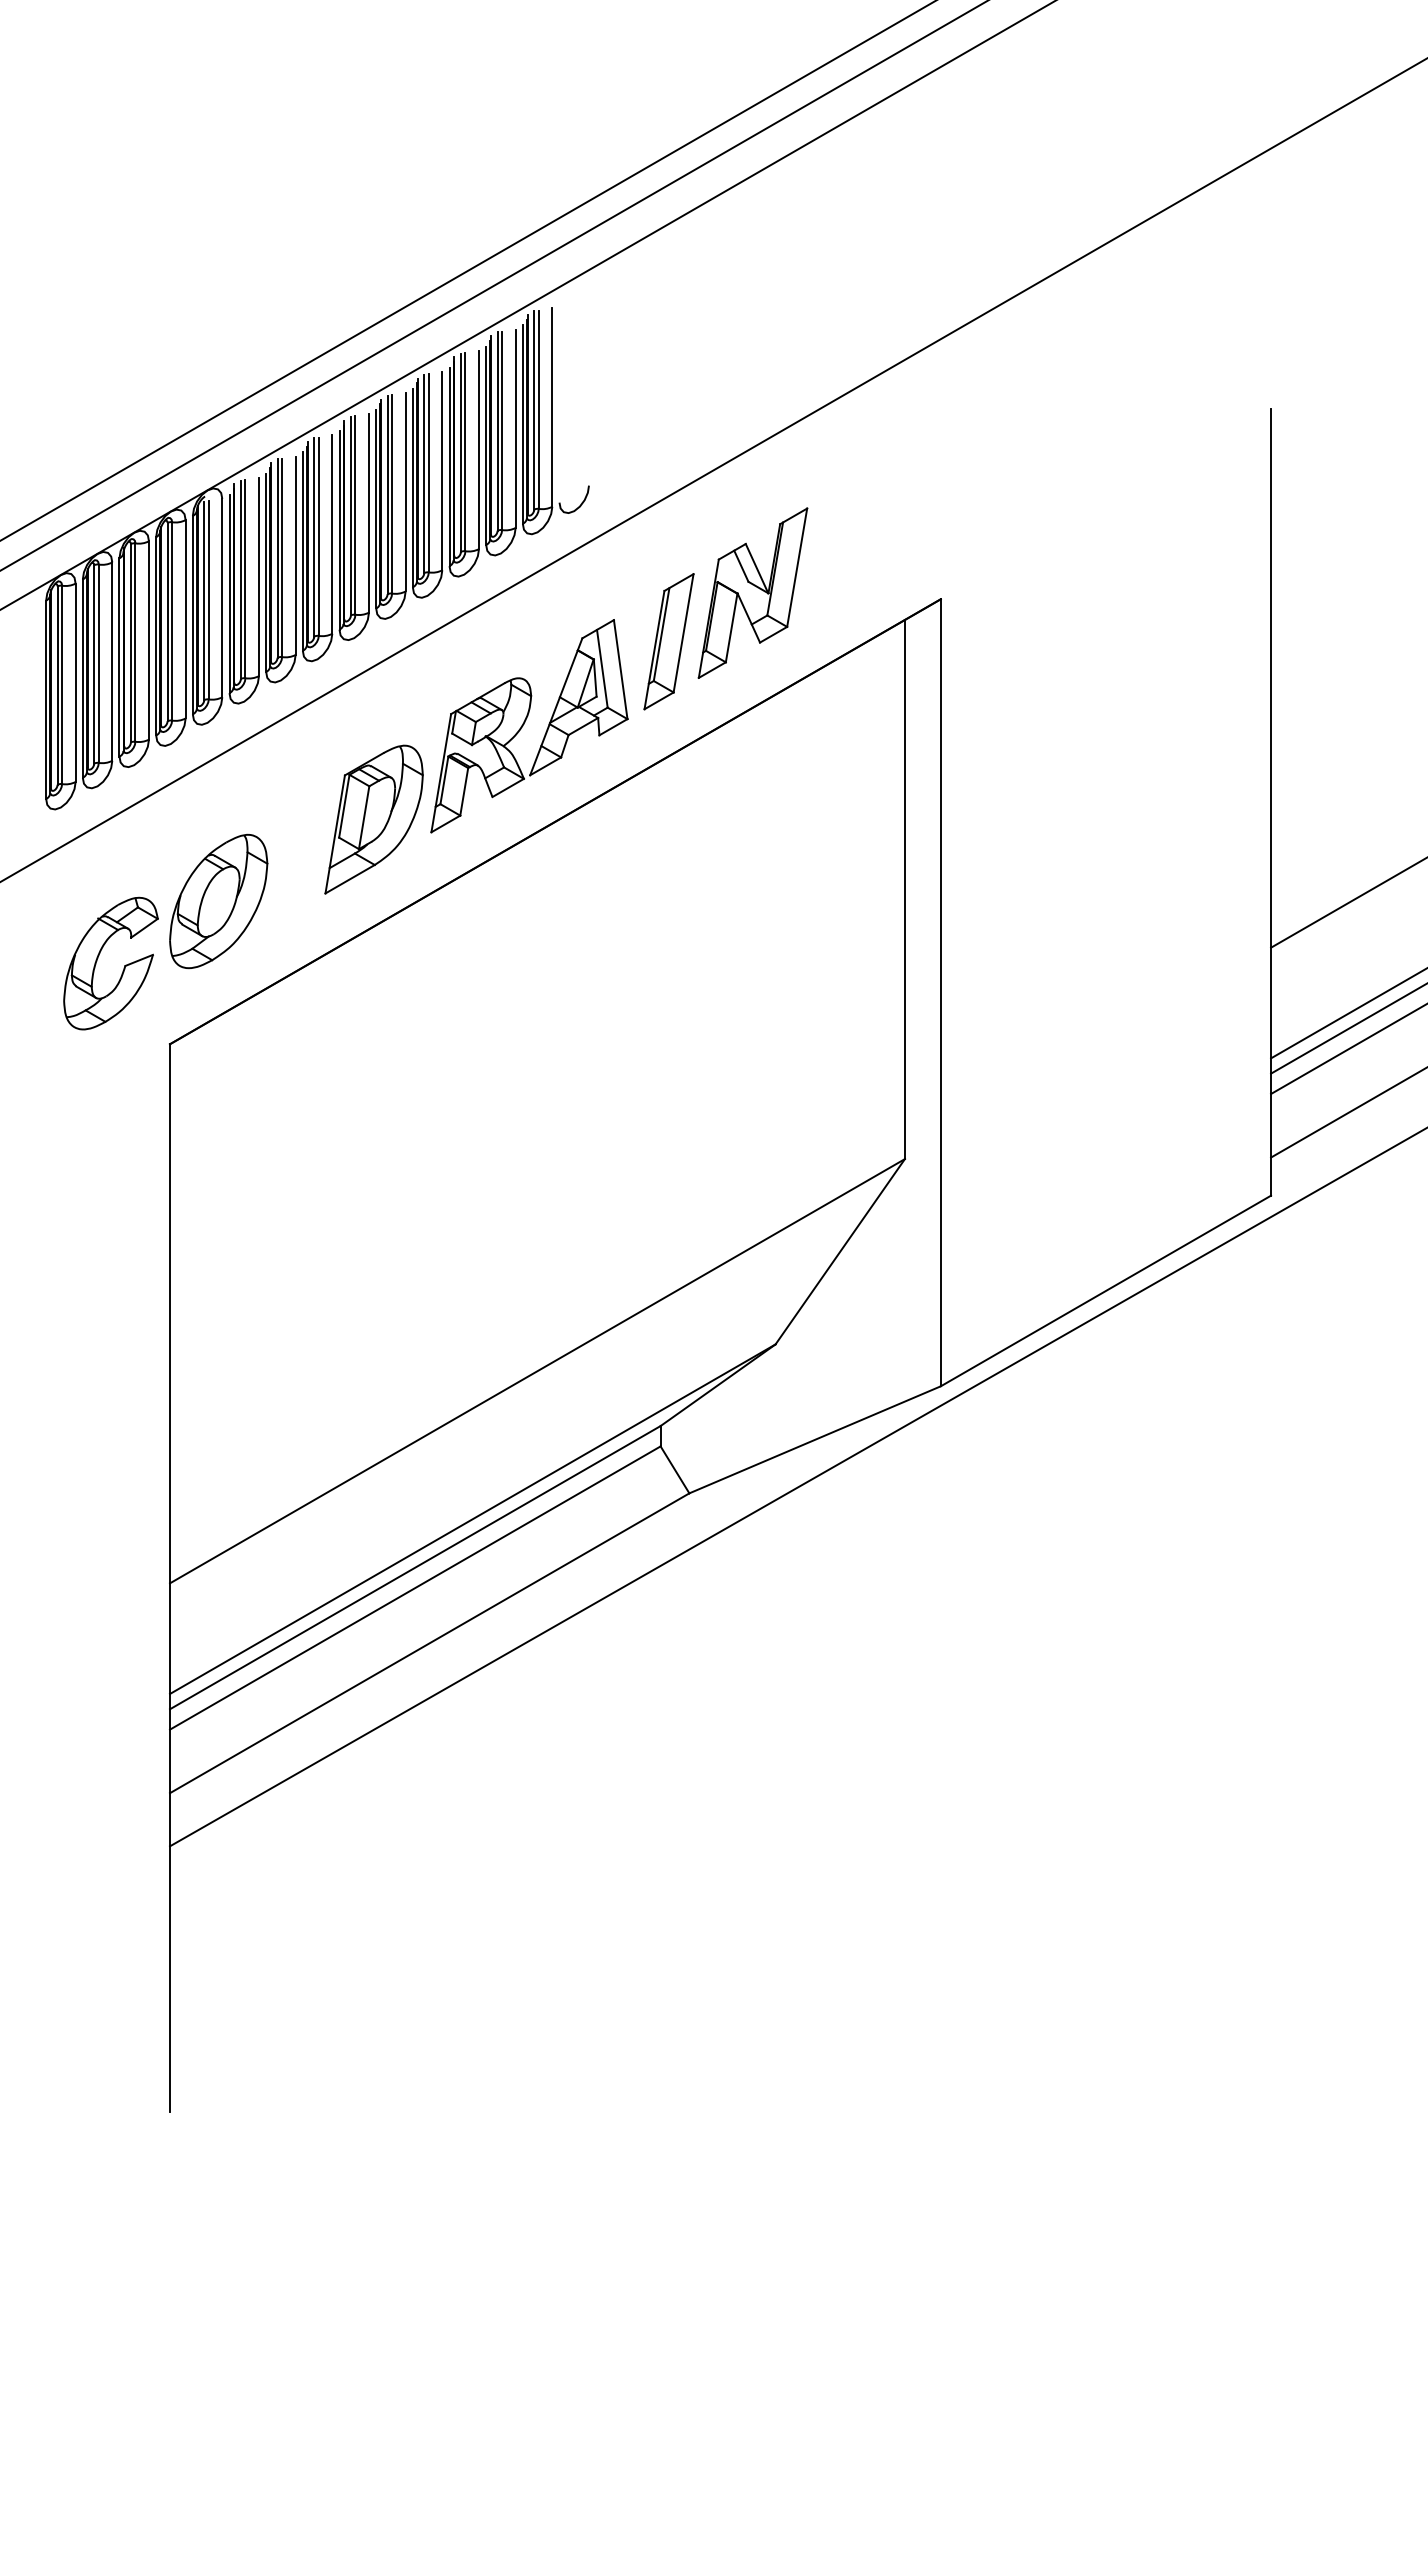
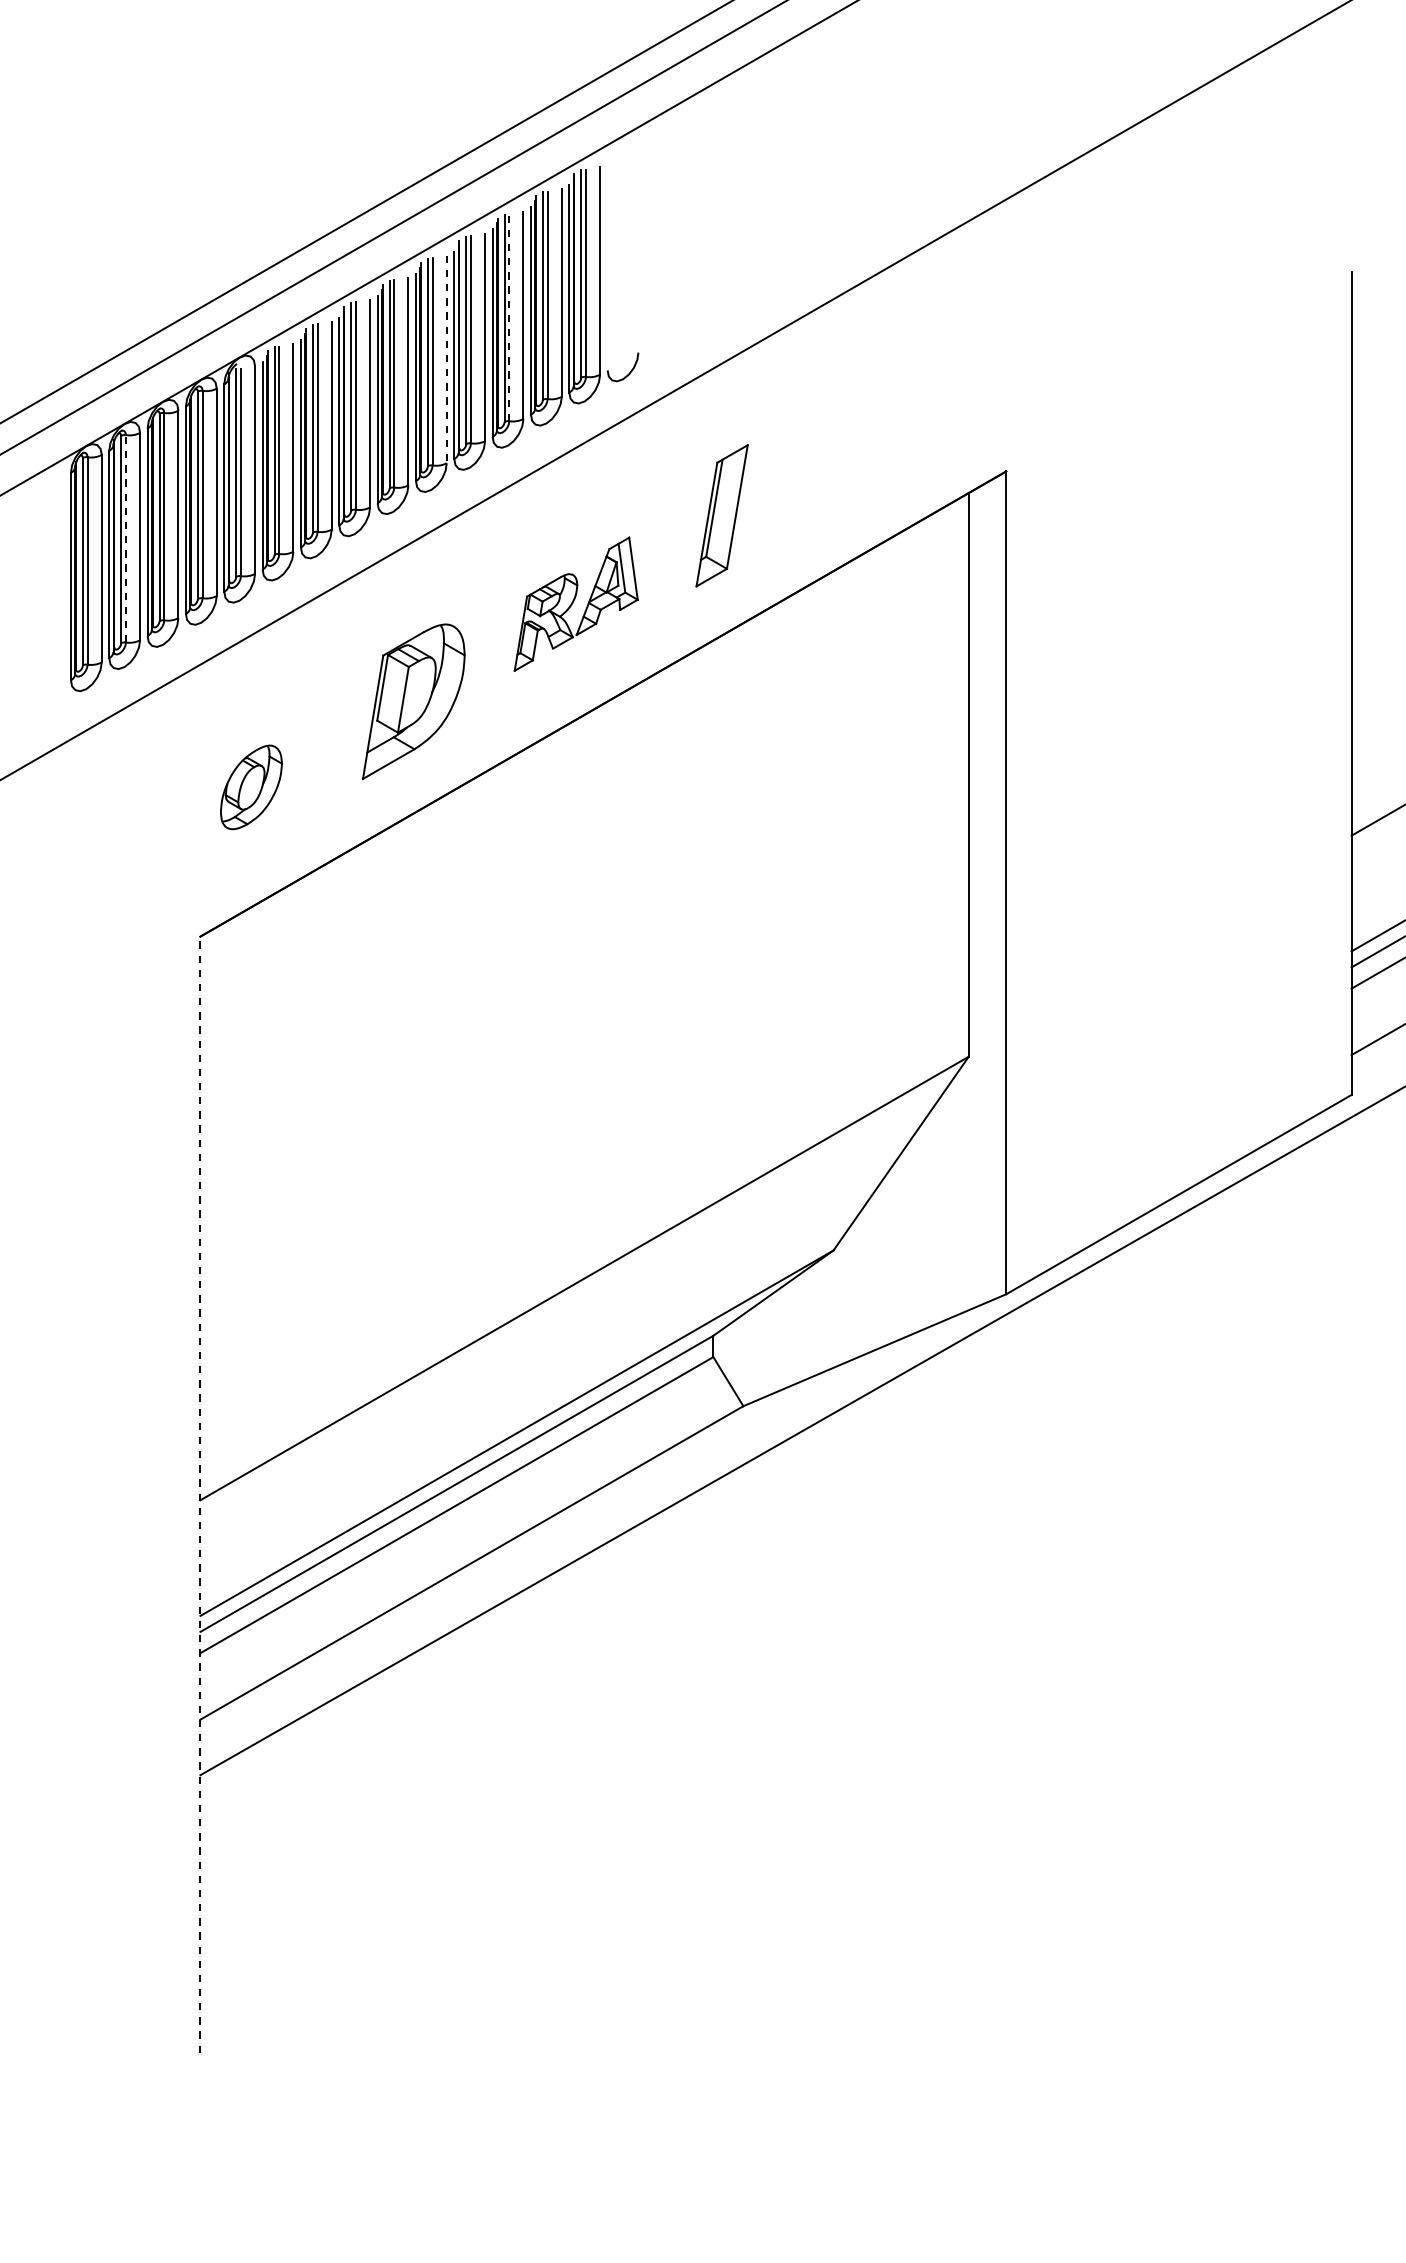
line: (465, 451) -> (509, 316), solid -> dashed
line: (405, 492) -> (446, 359), solid -> dashed
part: (752, 592) -> (809, 464), removed
line: (98, 663) -> (125, 538), solid -> dashed
part: (529, 726) -> (576, 604), size x0.6
part: (218, 901) -> (251, 787), size x0.6
part: (98, 958) -> (125, 846), removed
line: (170, 1578) -> (200, 1495), solid -> dashed

